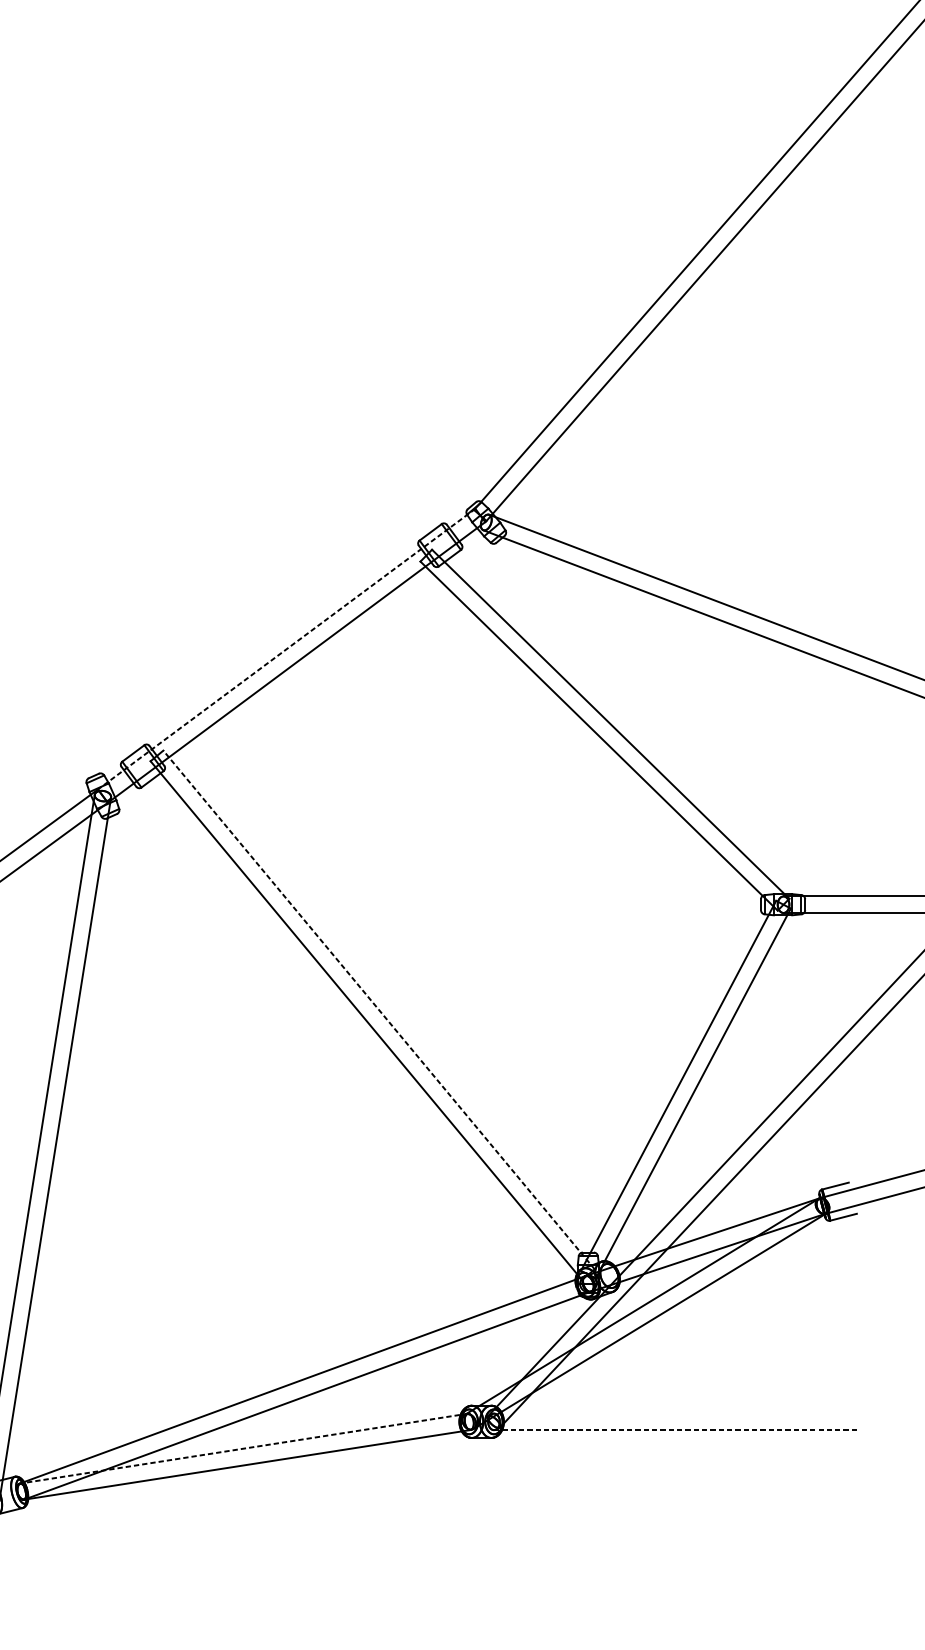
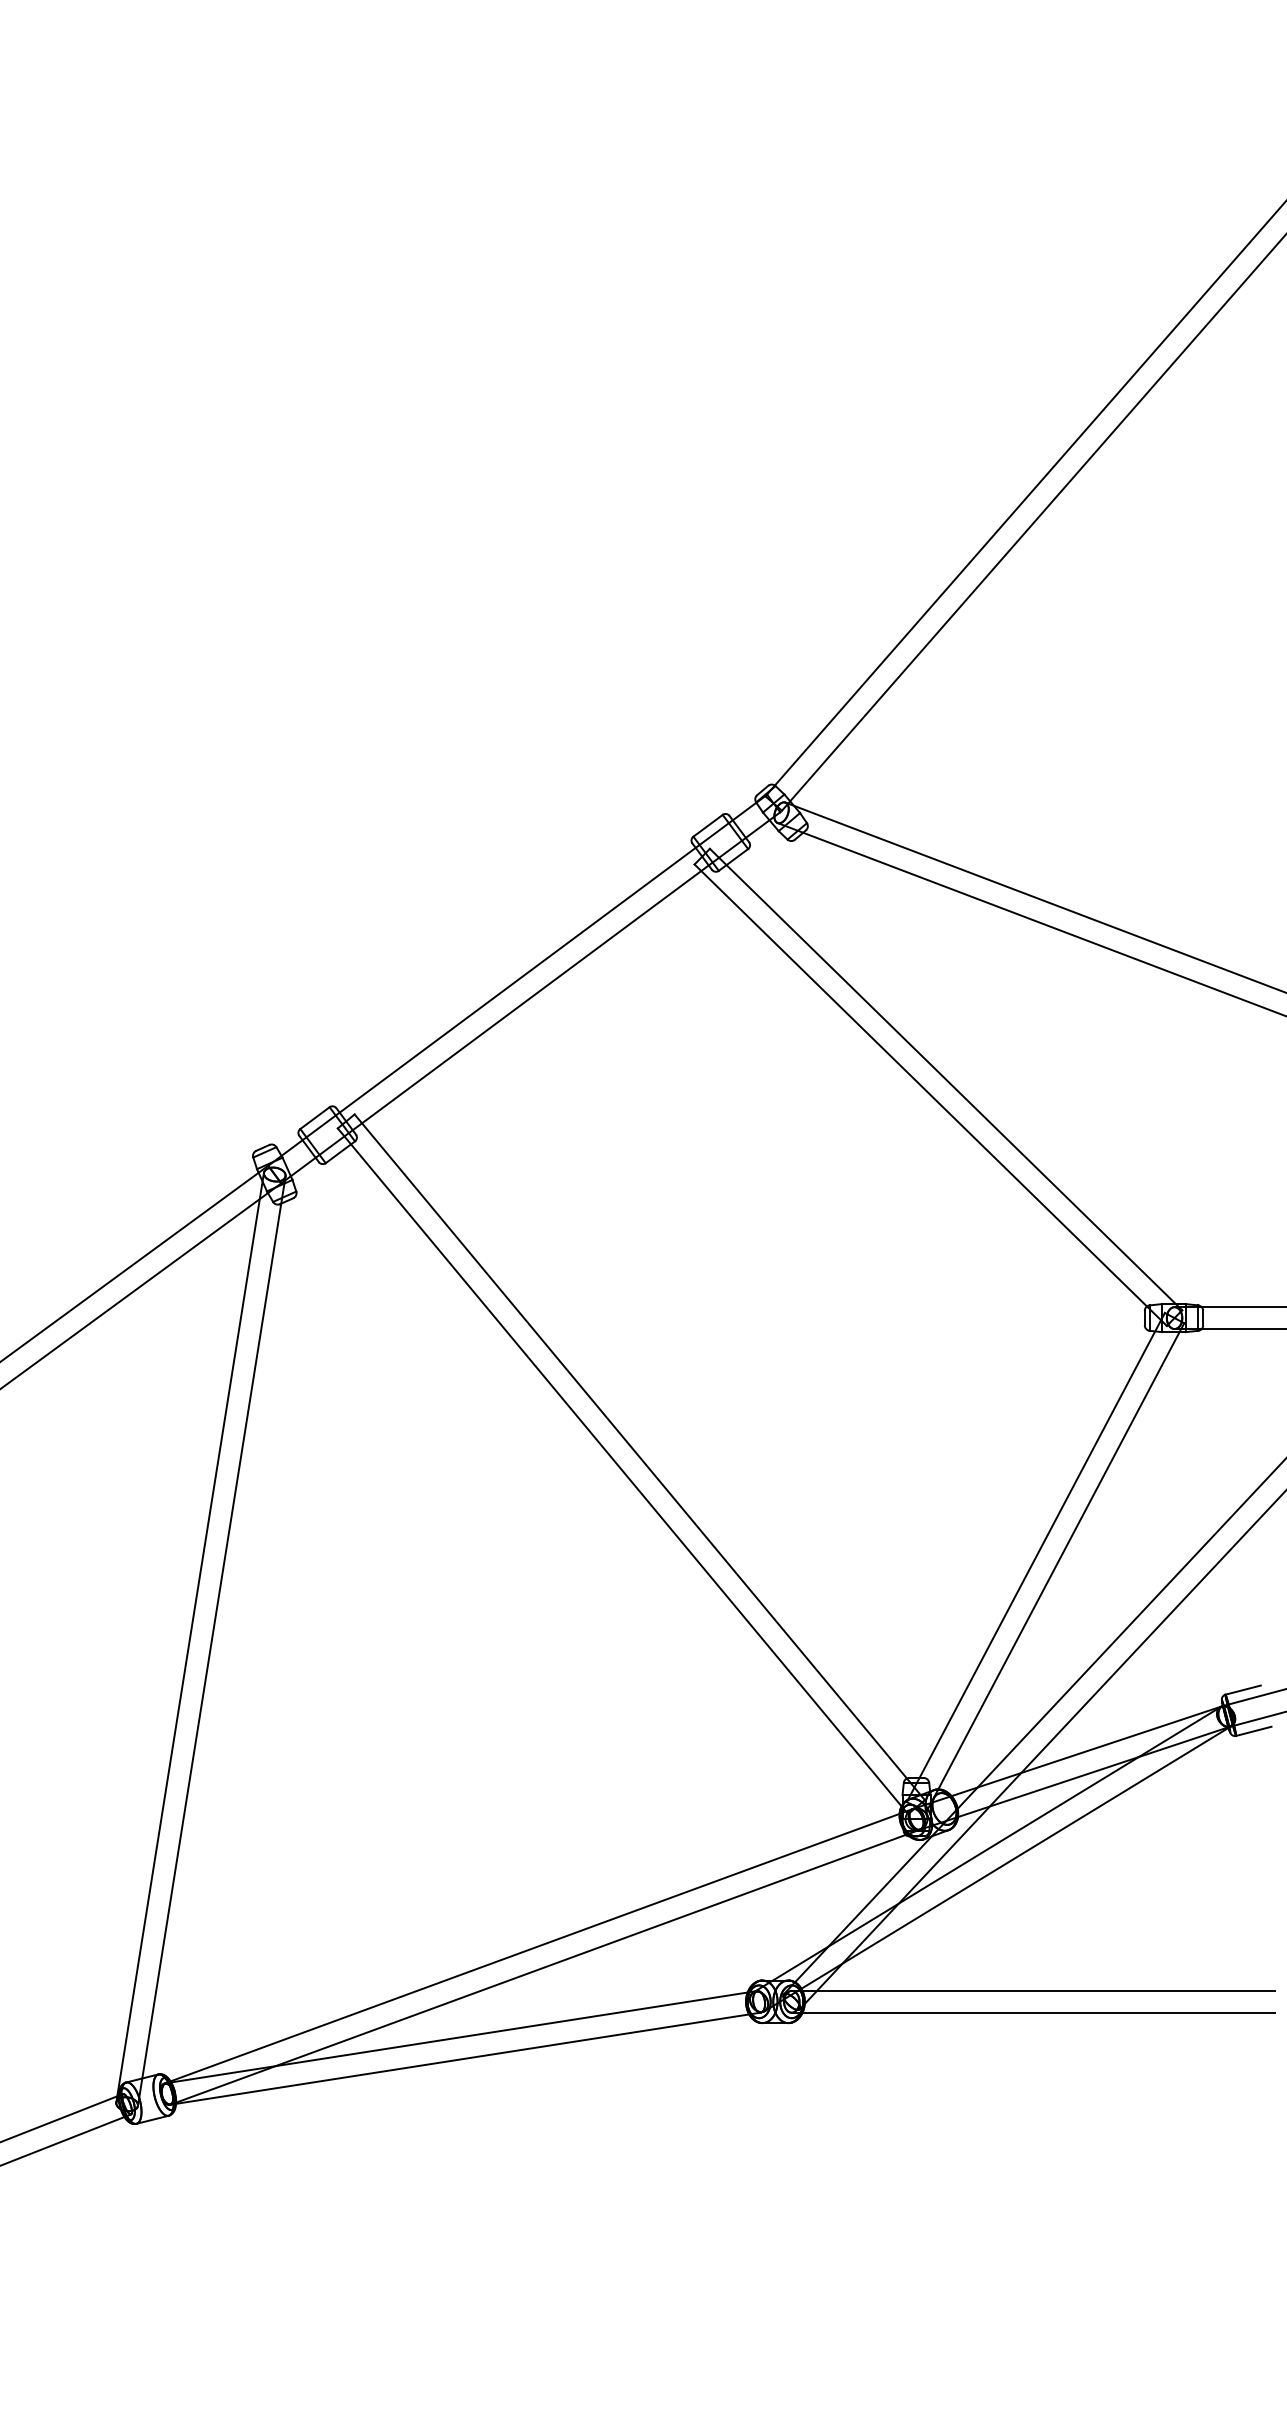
line: (286, 649) -> (517, 980), dashed -> solid
line: (378, 1010) -> (639, 1457), dashed -> solid
line: (676, 1413) -> (1033, 1990), added
line: (676, 1429) -> (1033, 2012), dashed -> solid
line: (244, 1448) -> (461, 2037), dashed -> solid

